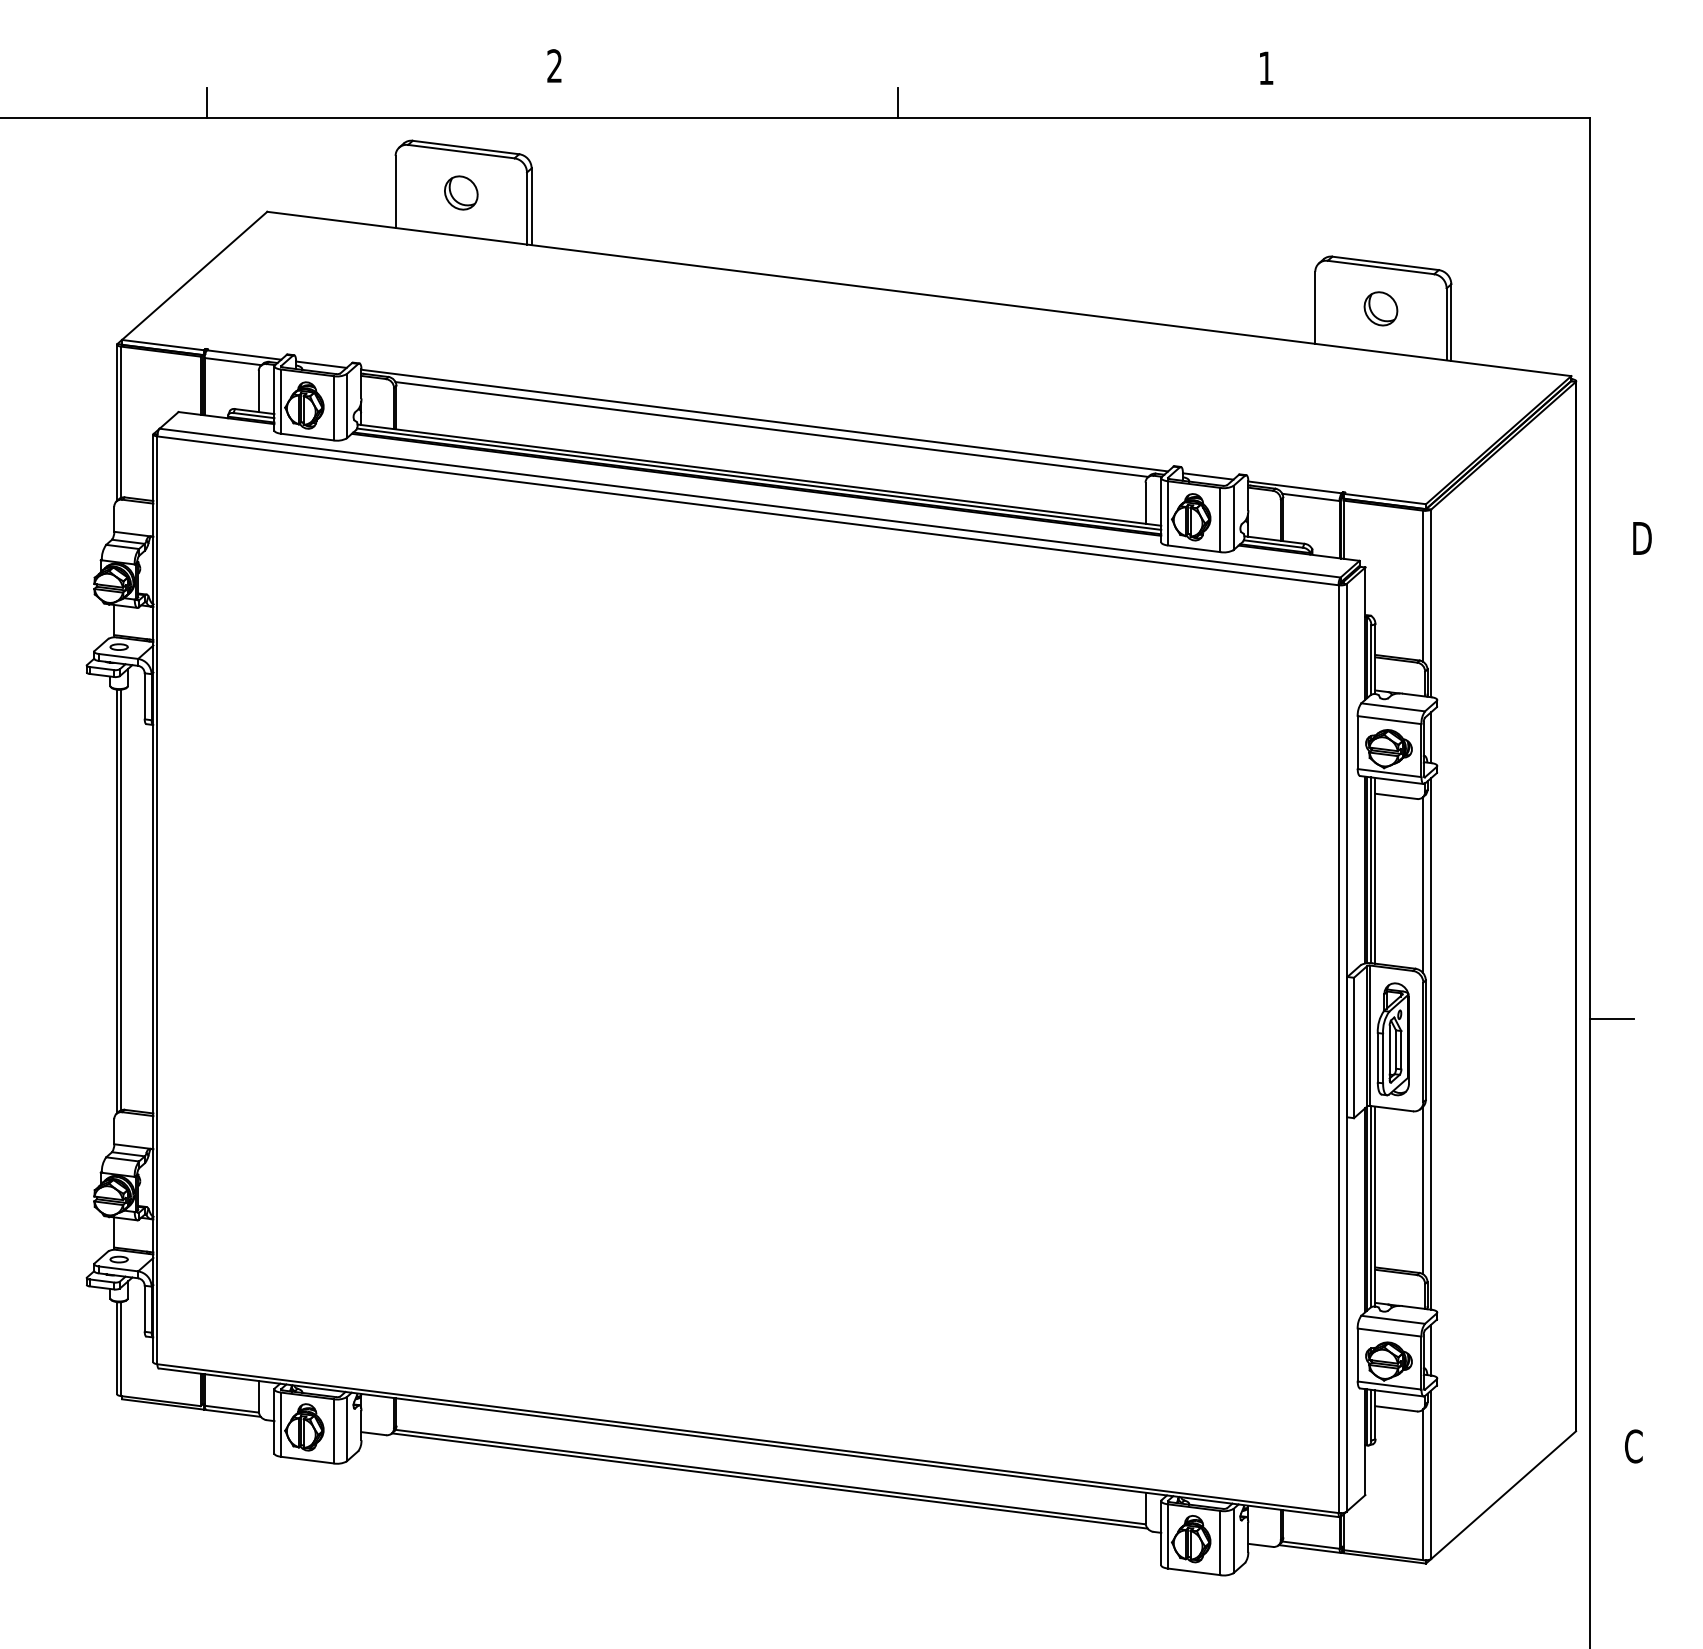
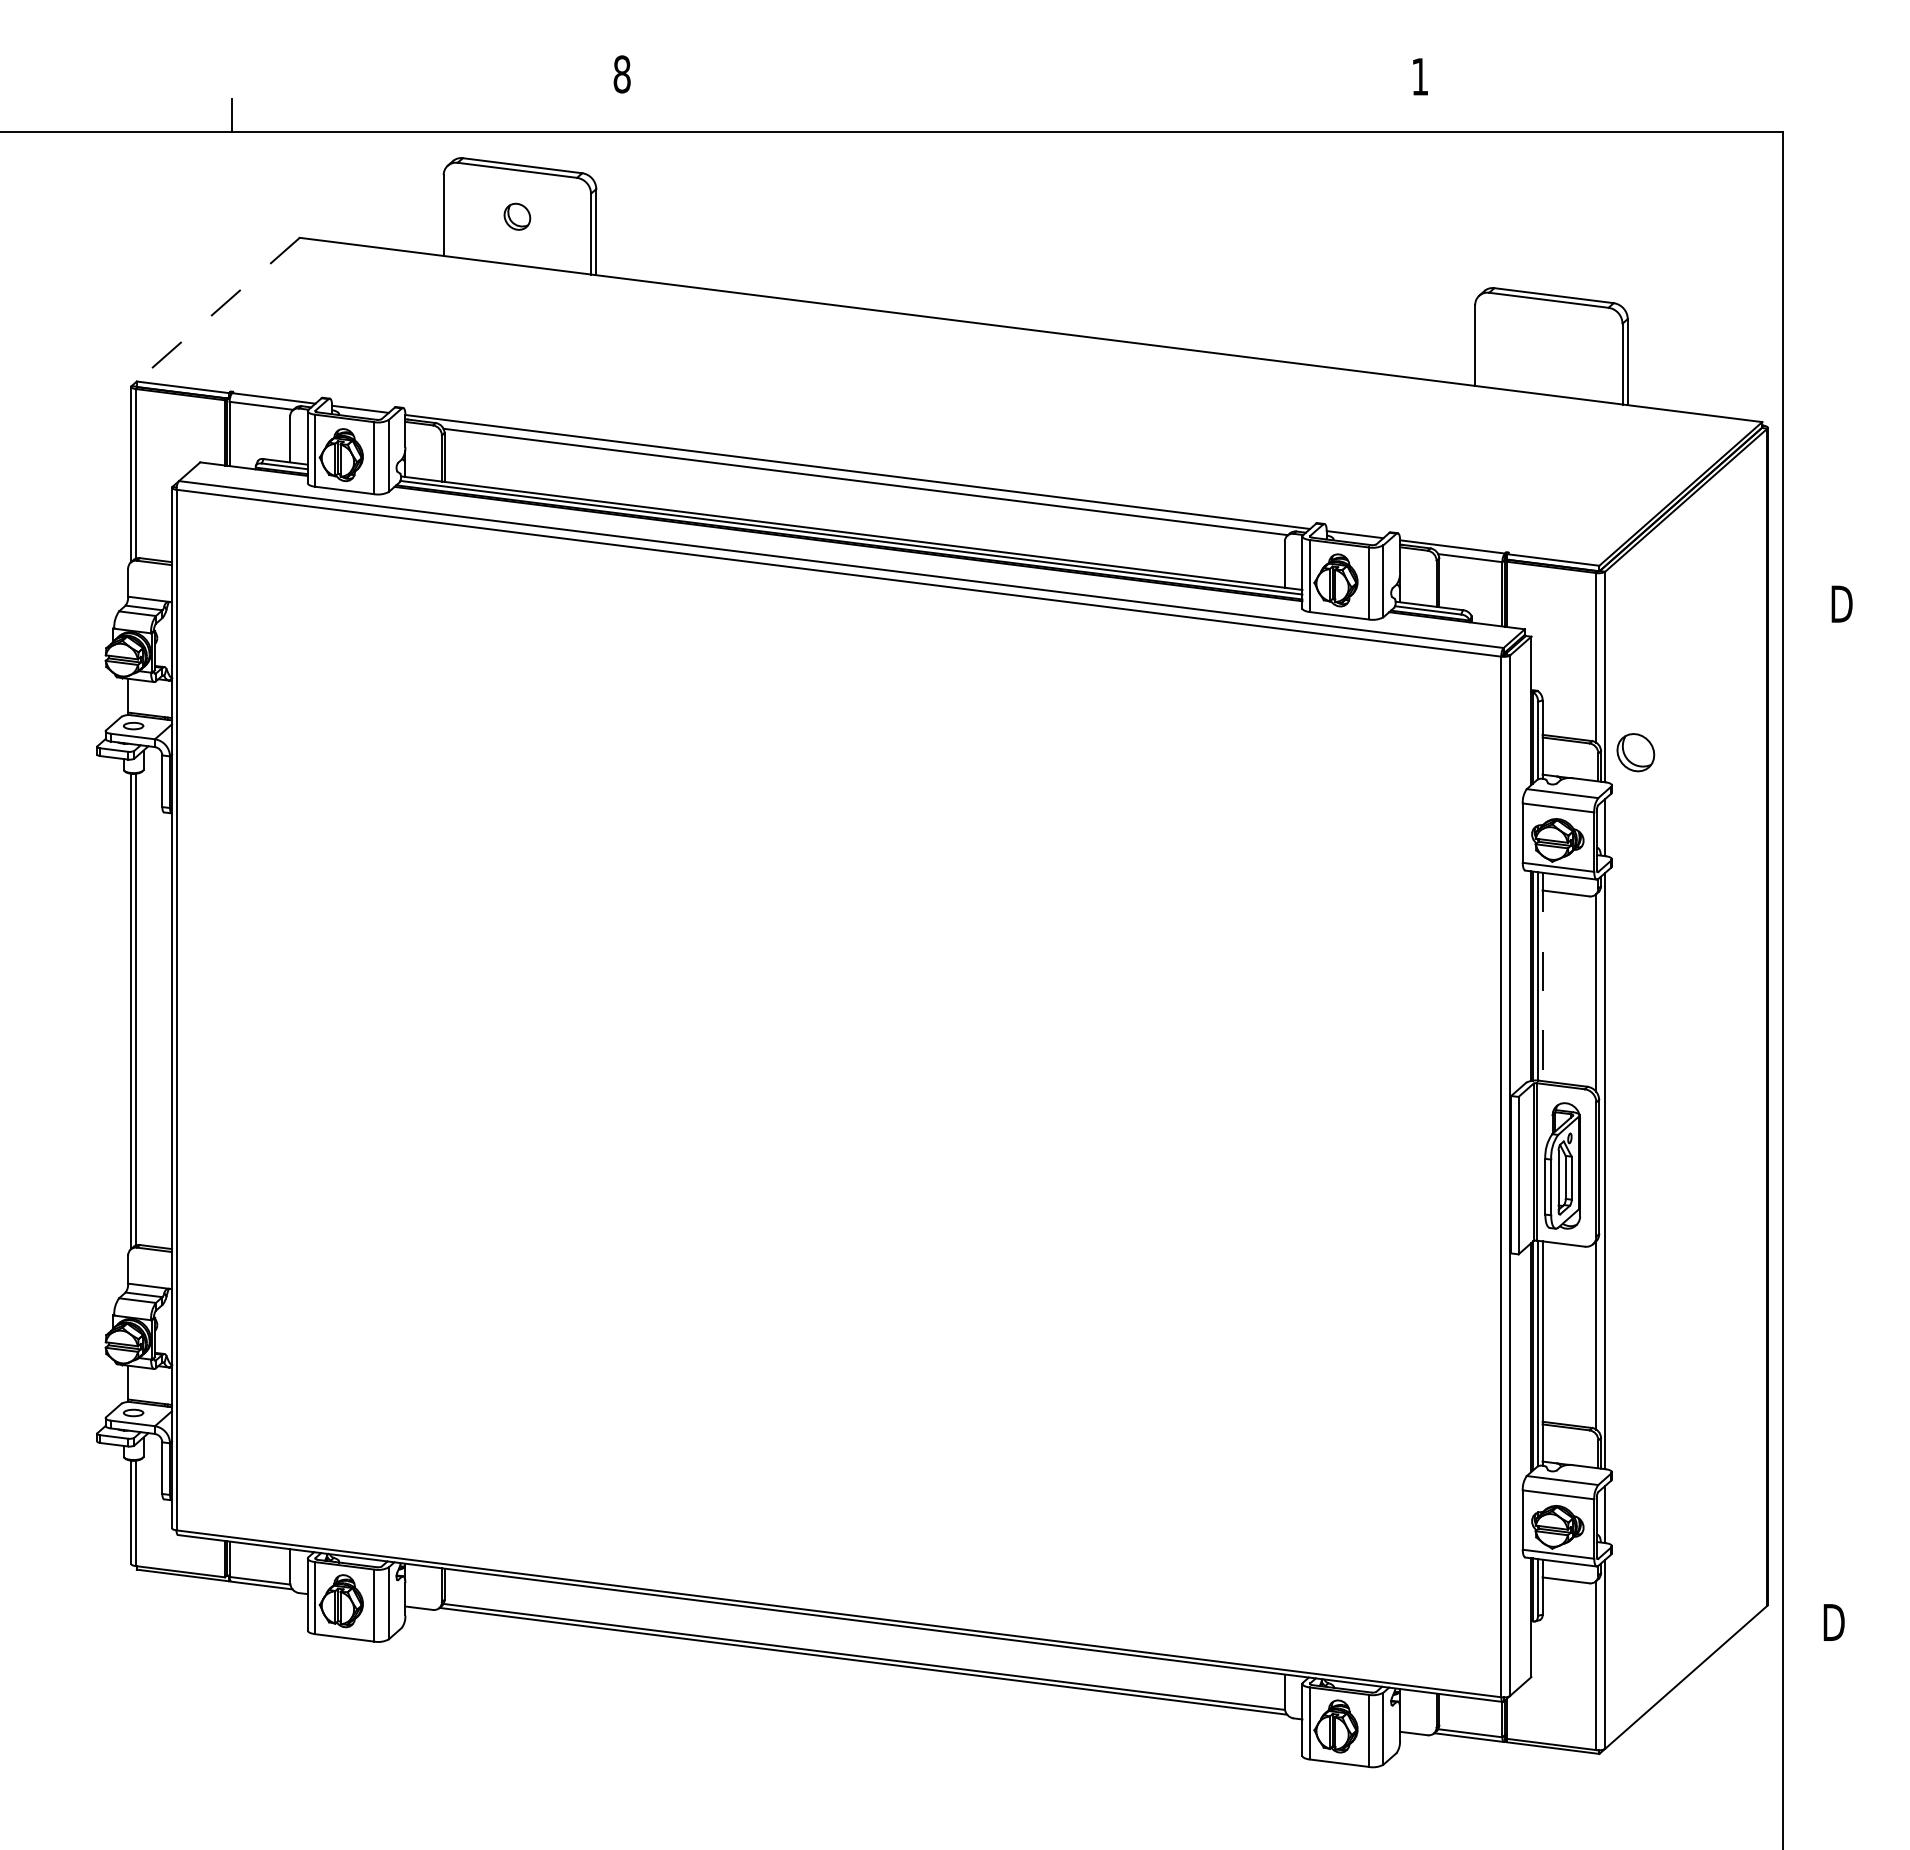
text: (554, 66) -> (621, 74), 2 -> 8
line: (898, 102) -> (1007, 115), removed
part: (461, 192) -> (517, 216), size x0.7
line: (194, 275) -> (218, 309), solid -> dashed
part: (1380, 308) -> (1635, 752), moved
line: (1375, 871) -> (1542, 977), solid -> dashed
line: (1611, 1019) -> (1807, 1143), removed
text: (1634, 1446) -> (1833, 1622), C -> D

